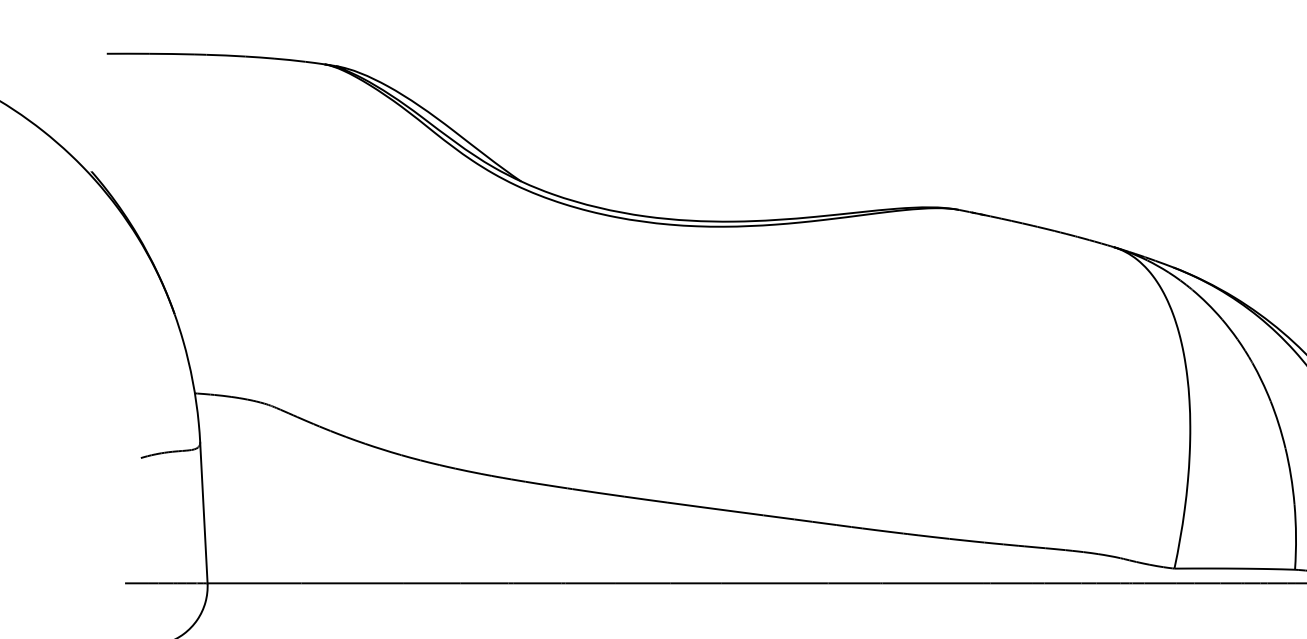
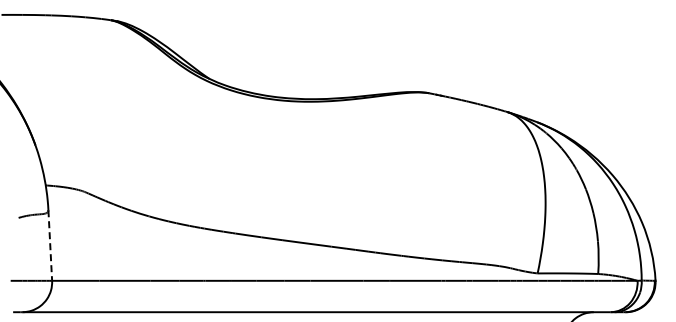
line: (204, 514) -> (50, 246), solid -> dashed

